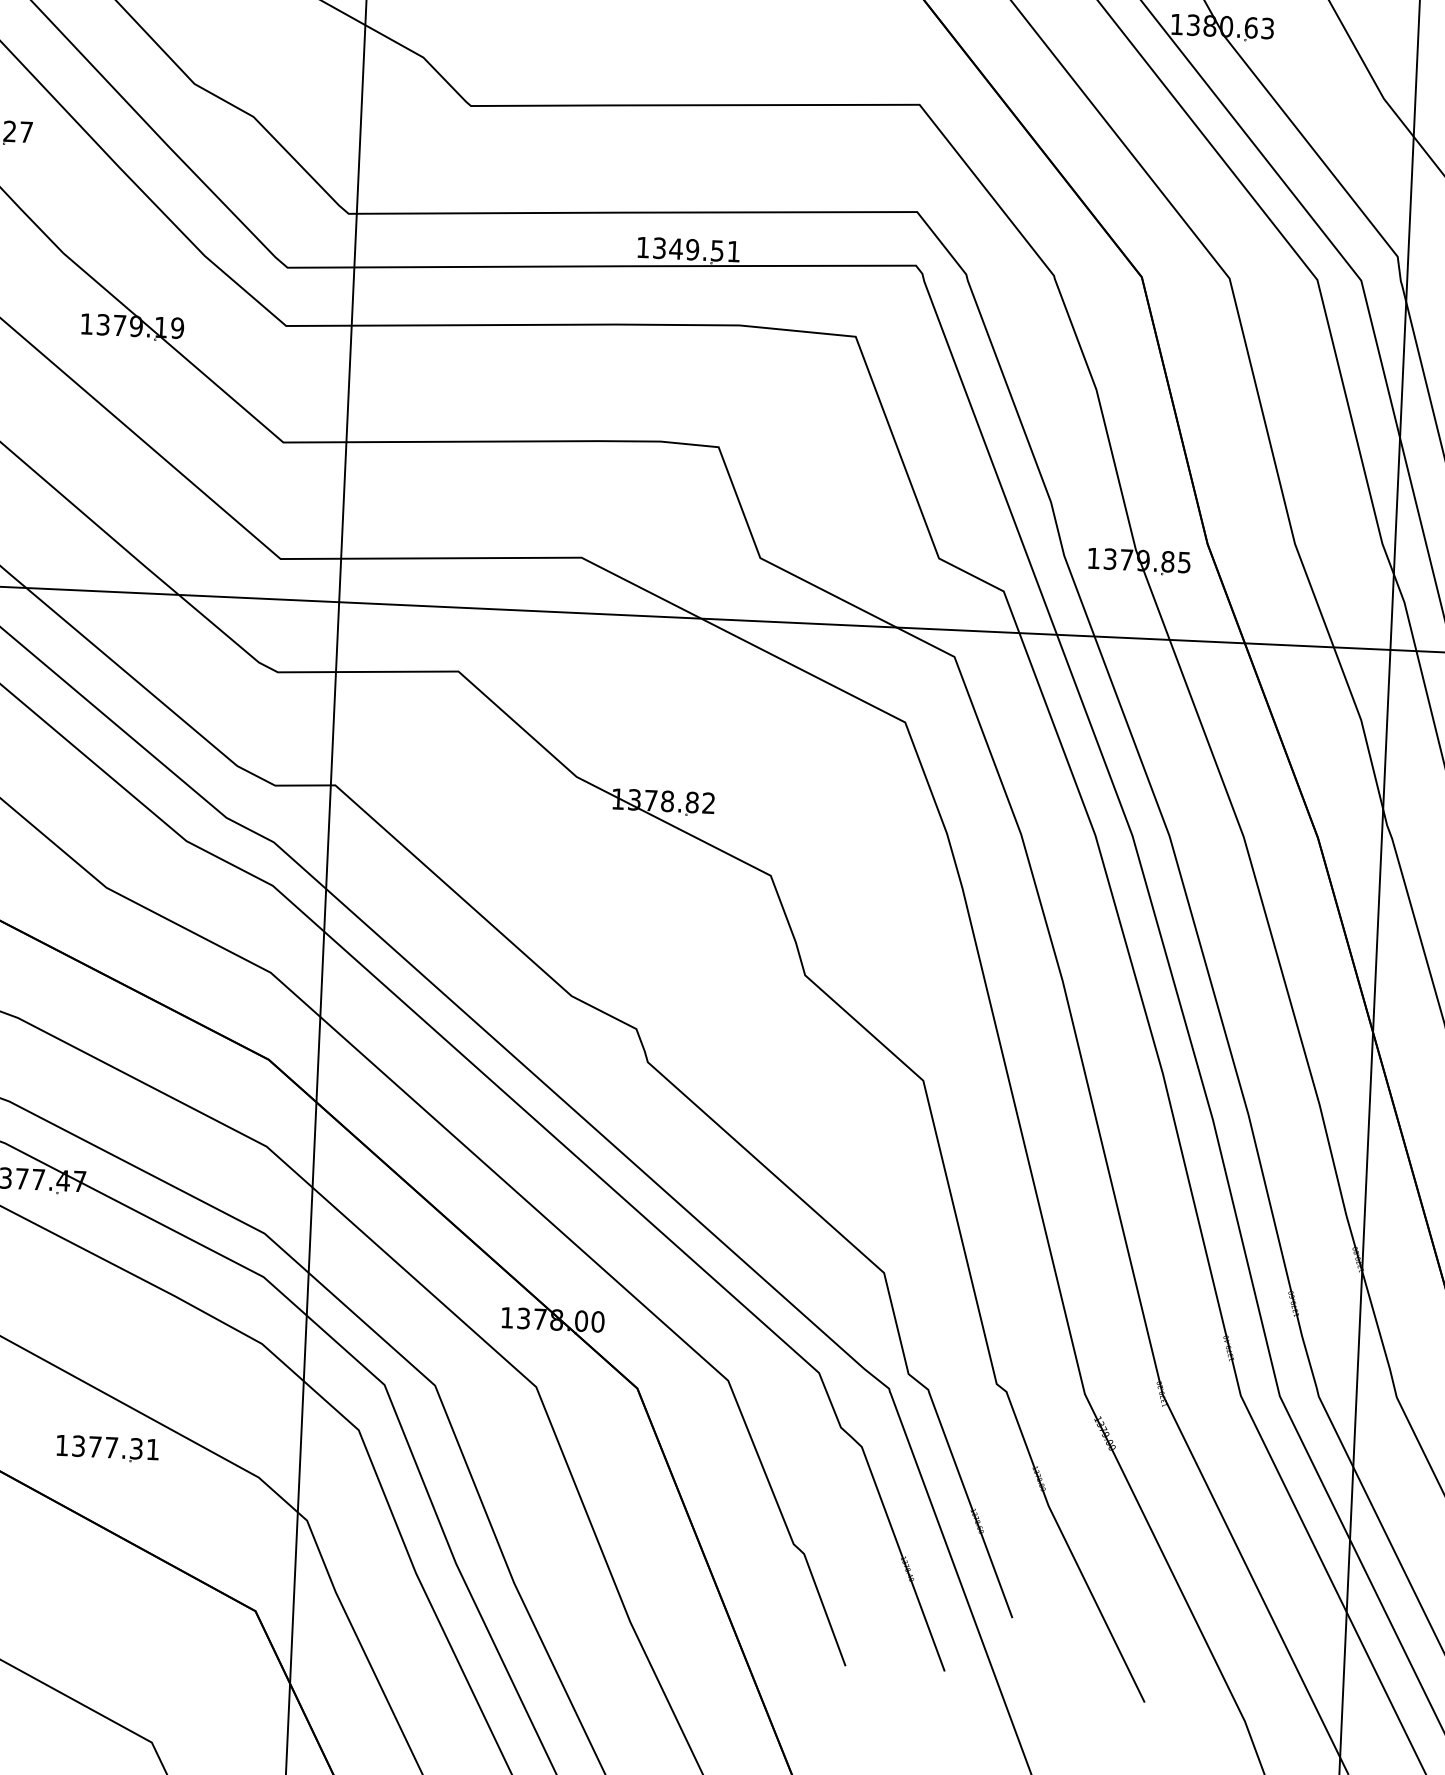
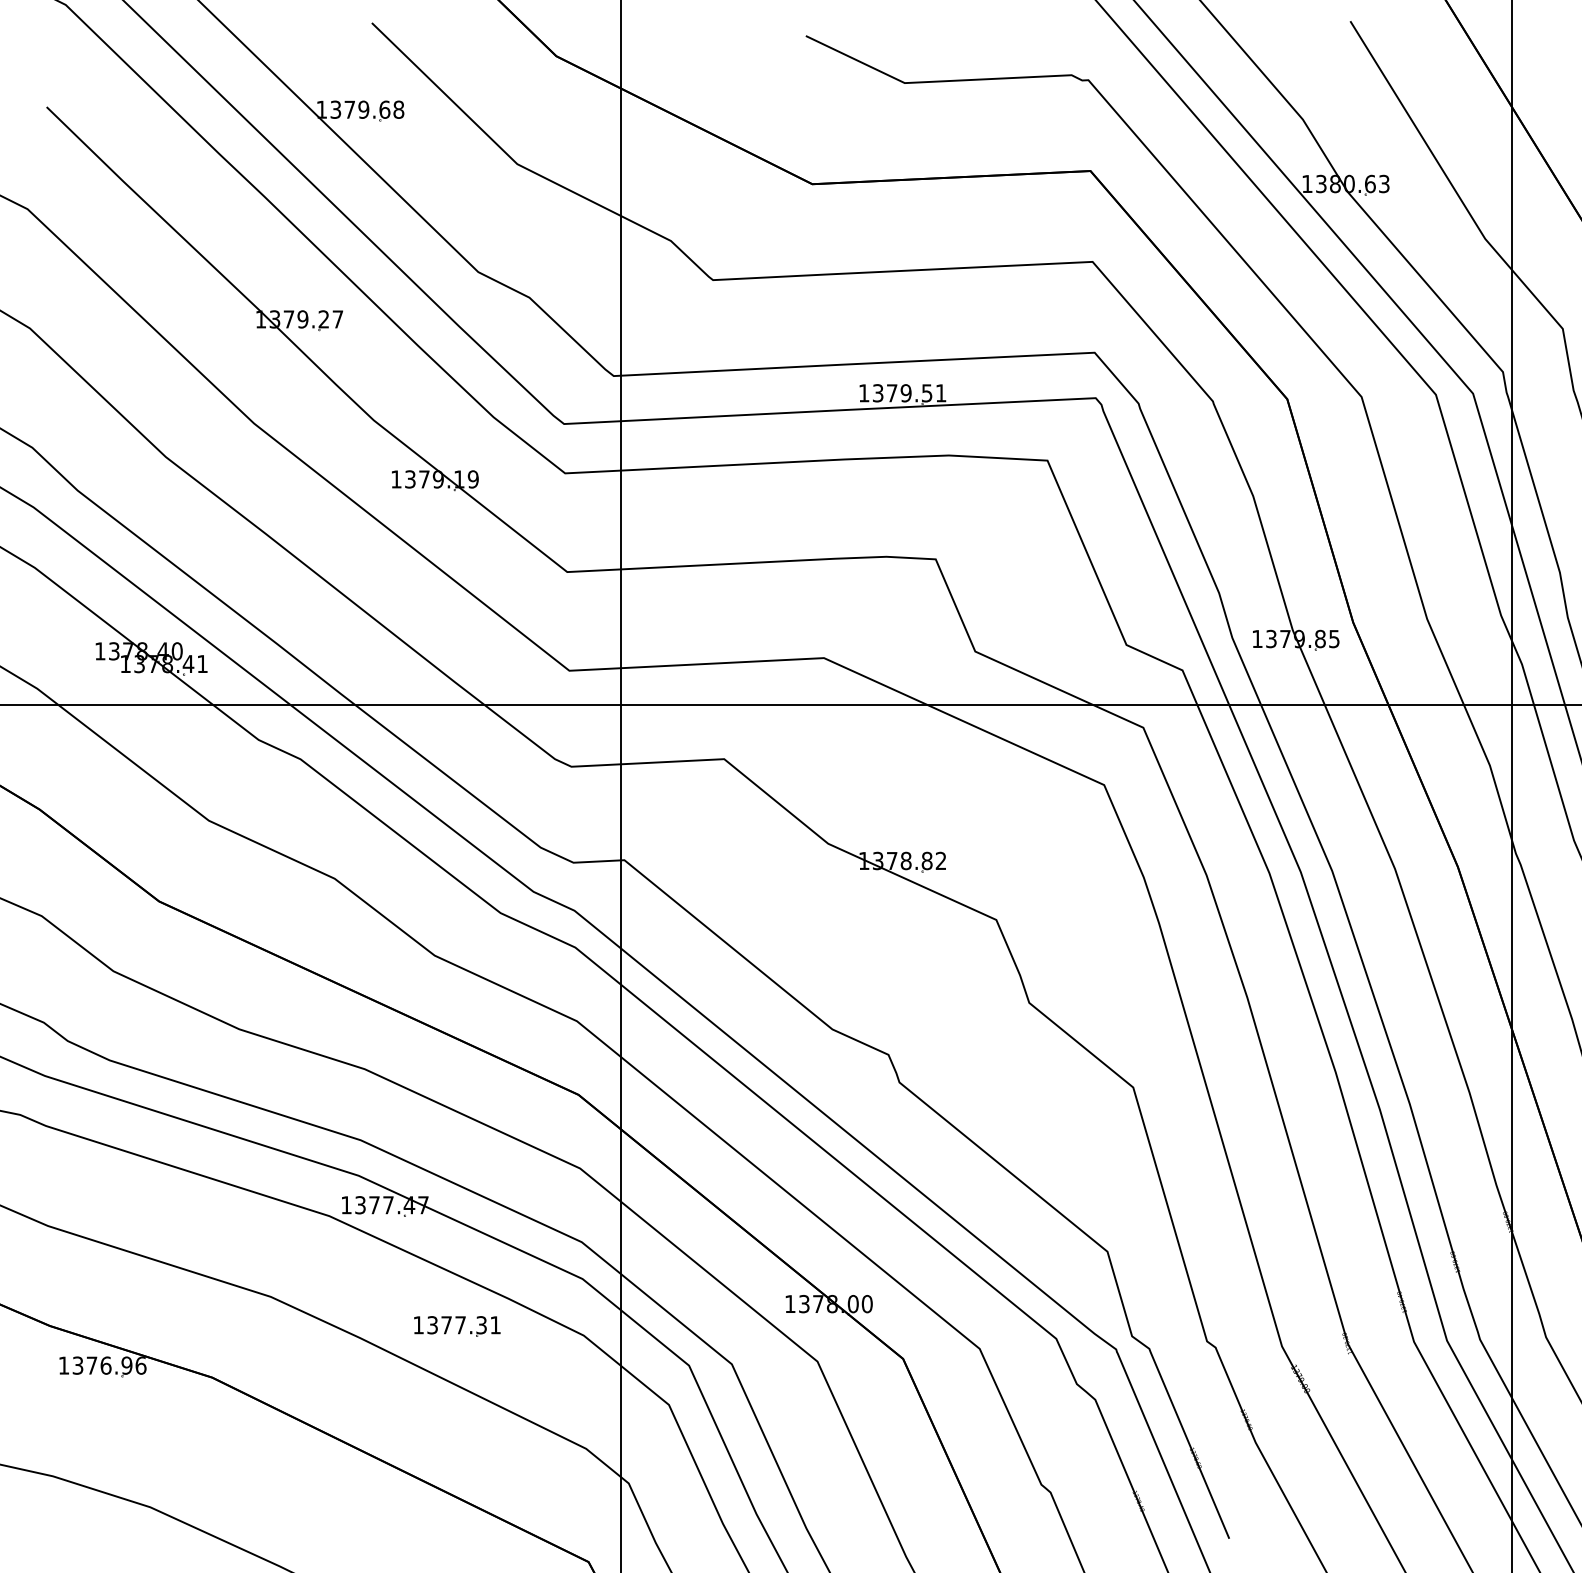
text: (675, 249) -> (891, 393), 1349.51 -> 1379.51
part: (107, 1449) -> (457, 1326), moved

